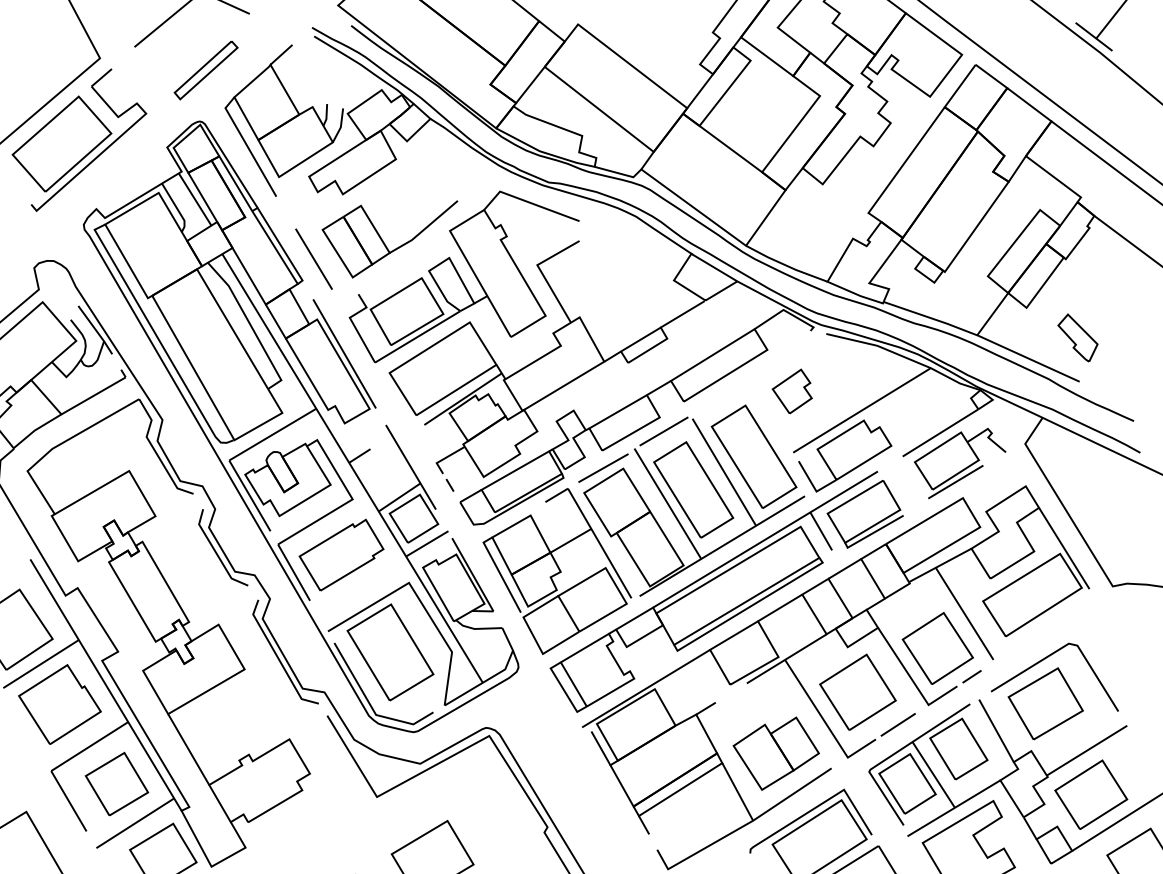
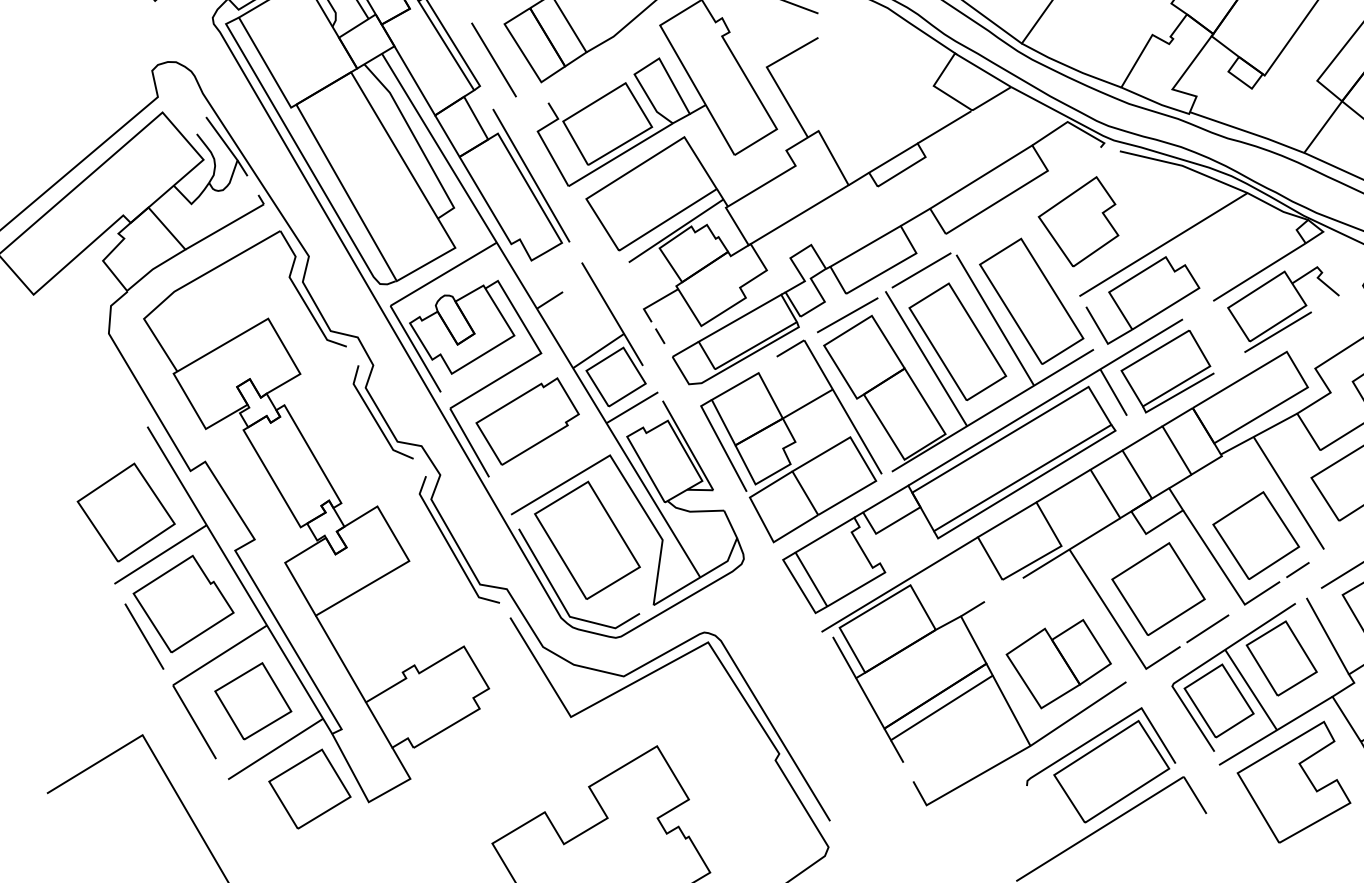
part: (791, 391) -> (1077, 221), size x1.67
line: (27, 731) -> (143, 636), added

